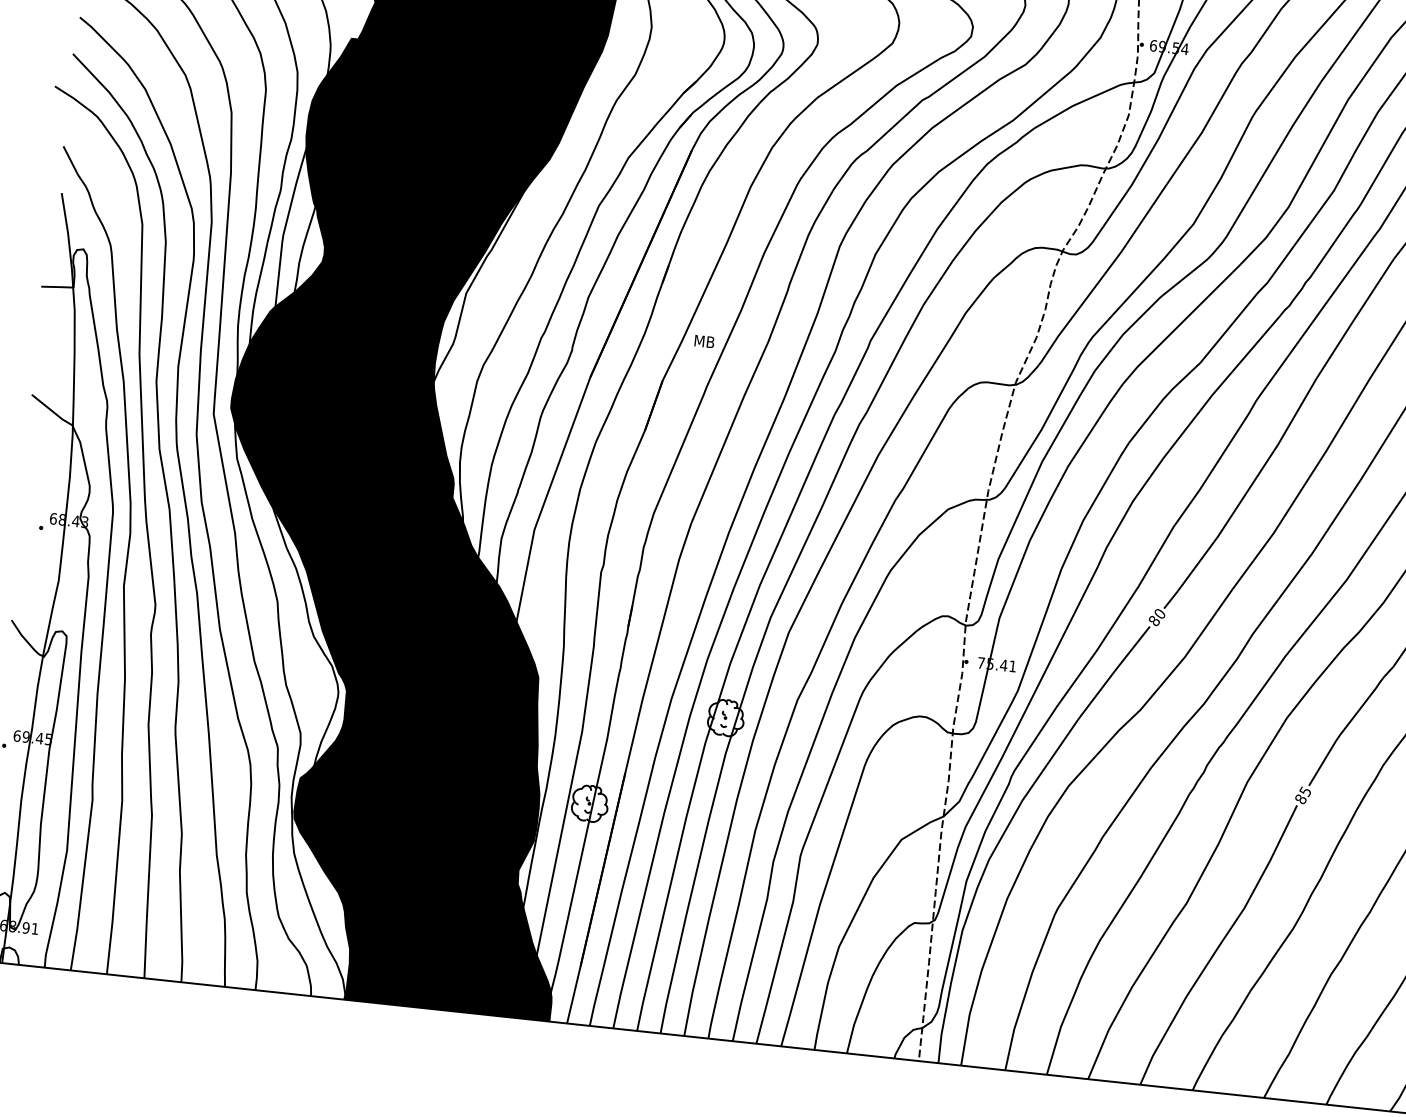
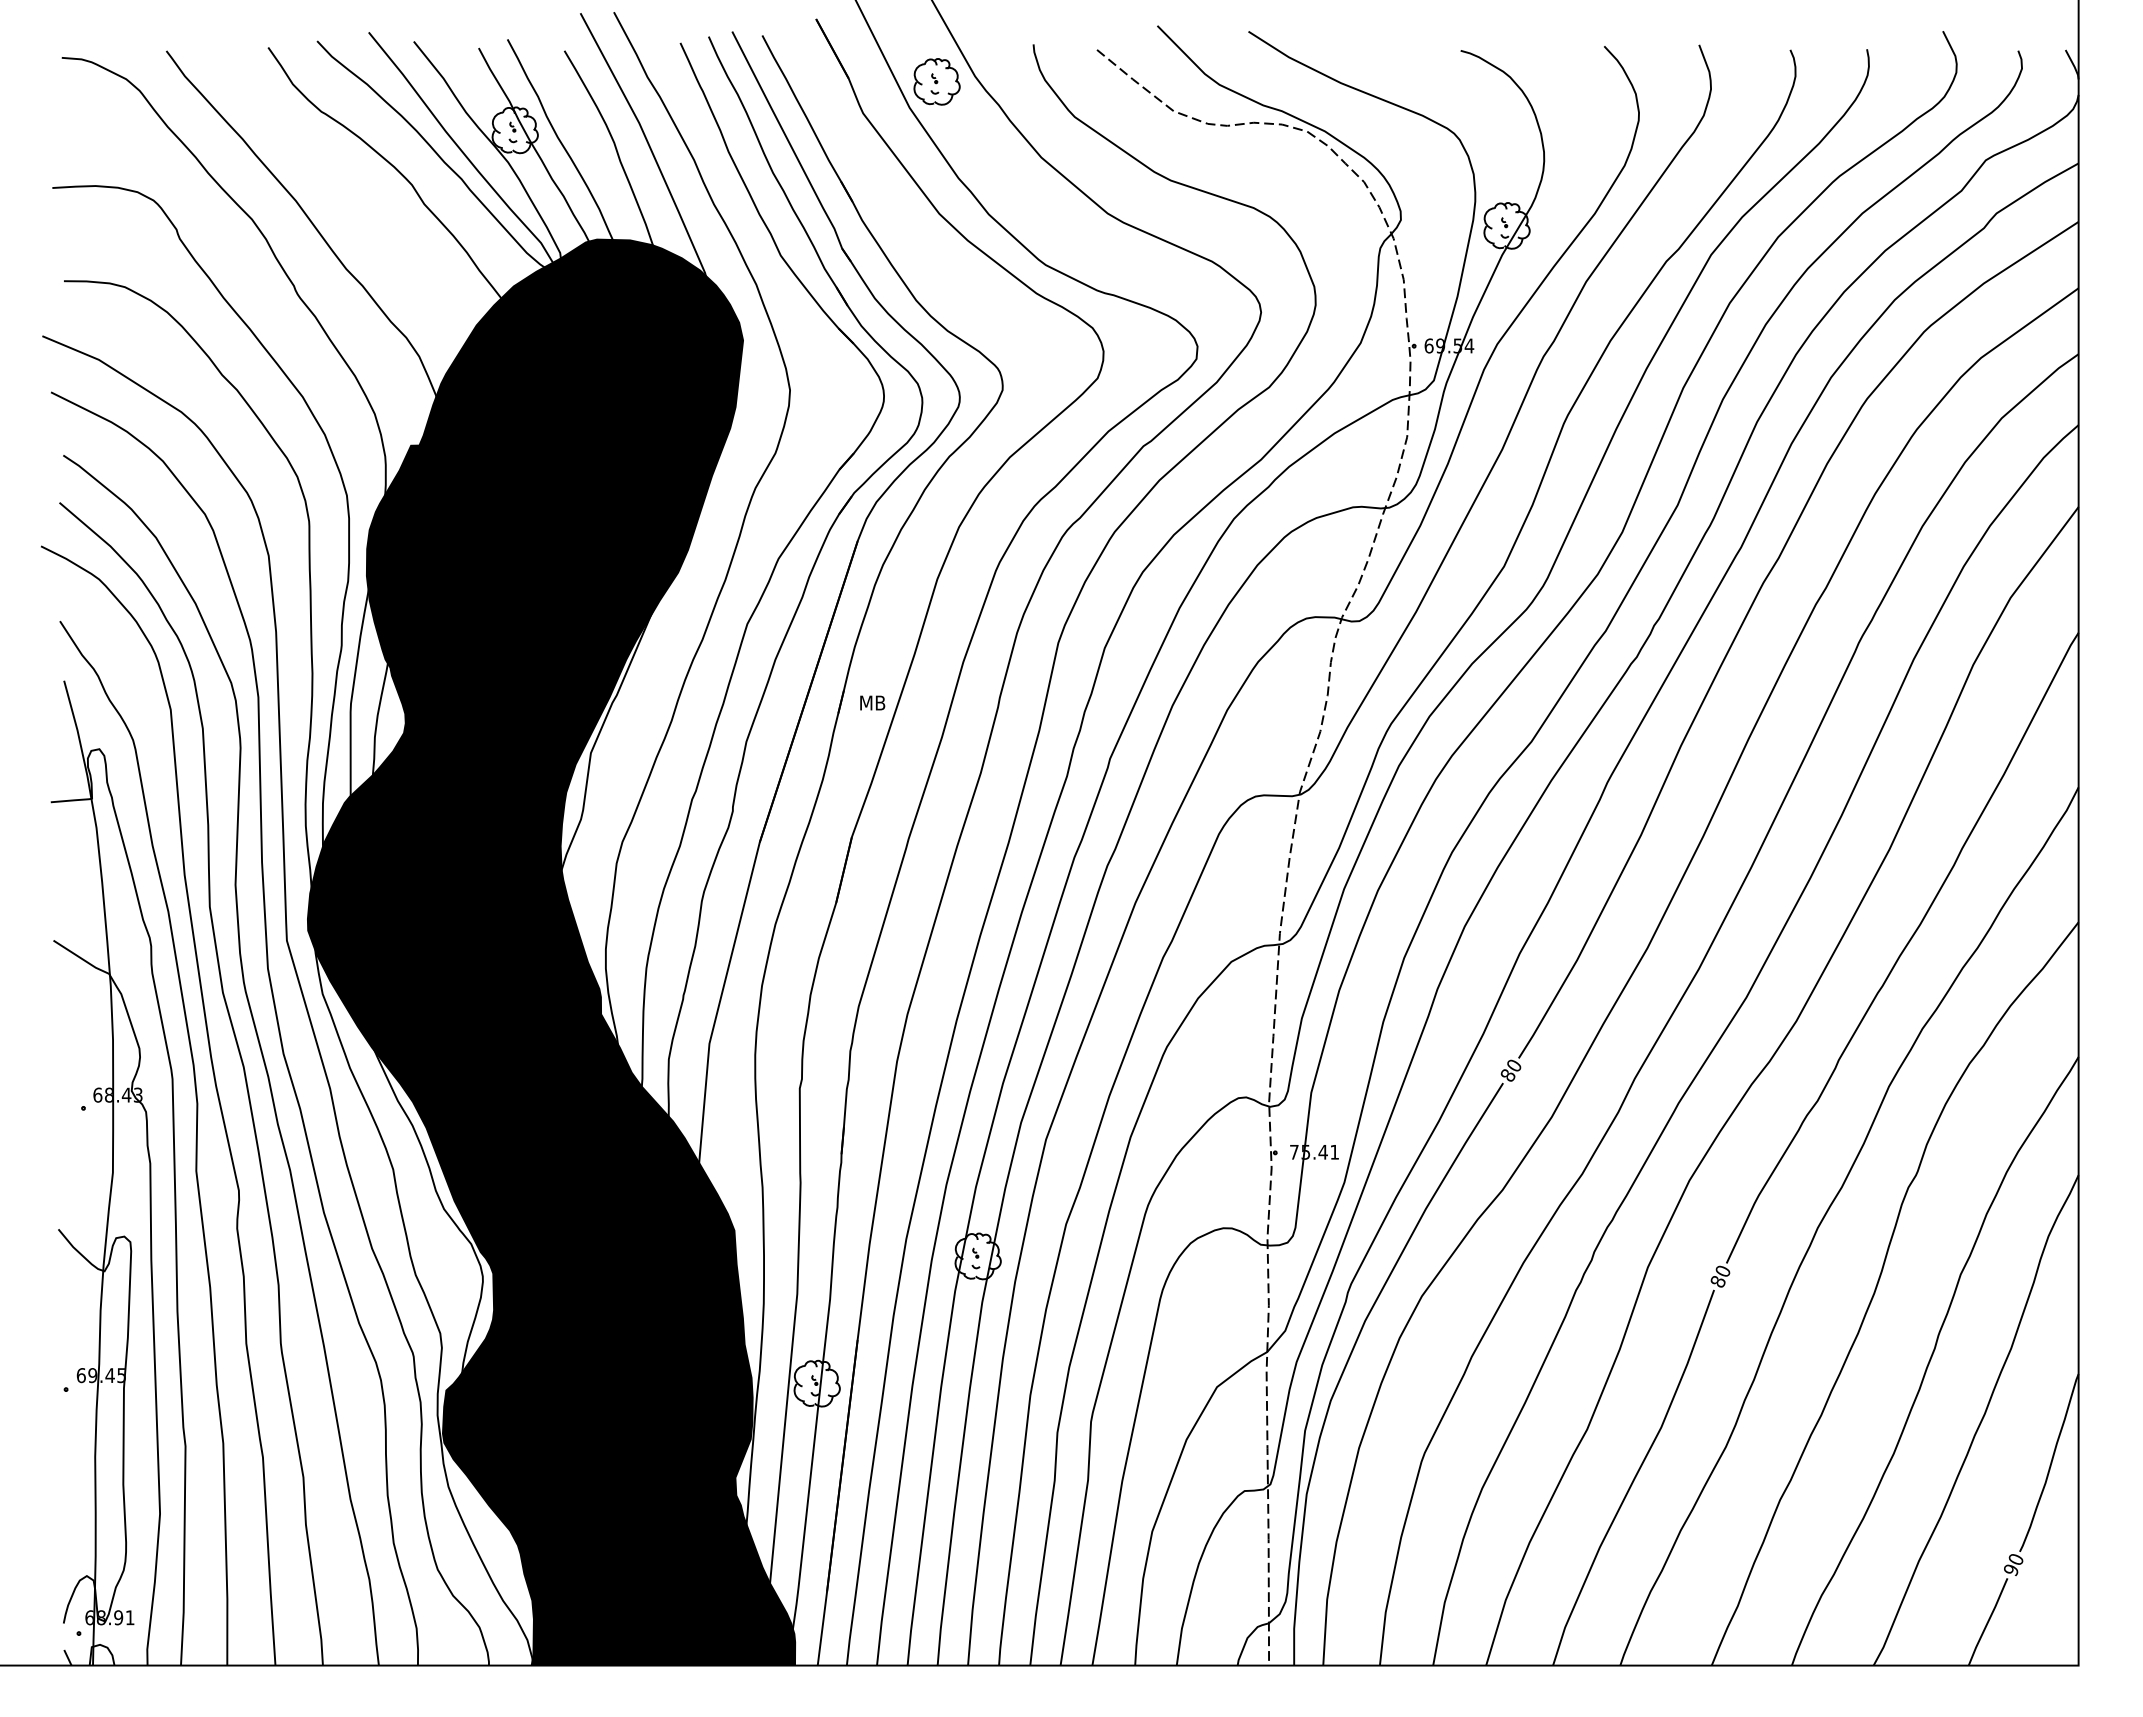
text: (704, 341) -> (872, 702), moved
text: (1305, 791) -> (1722, 1271), 85 -> 80

